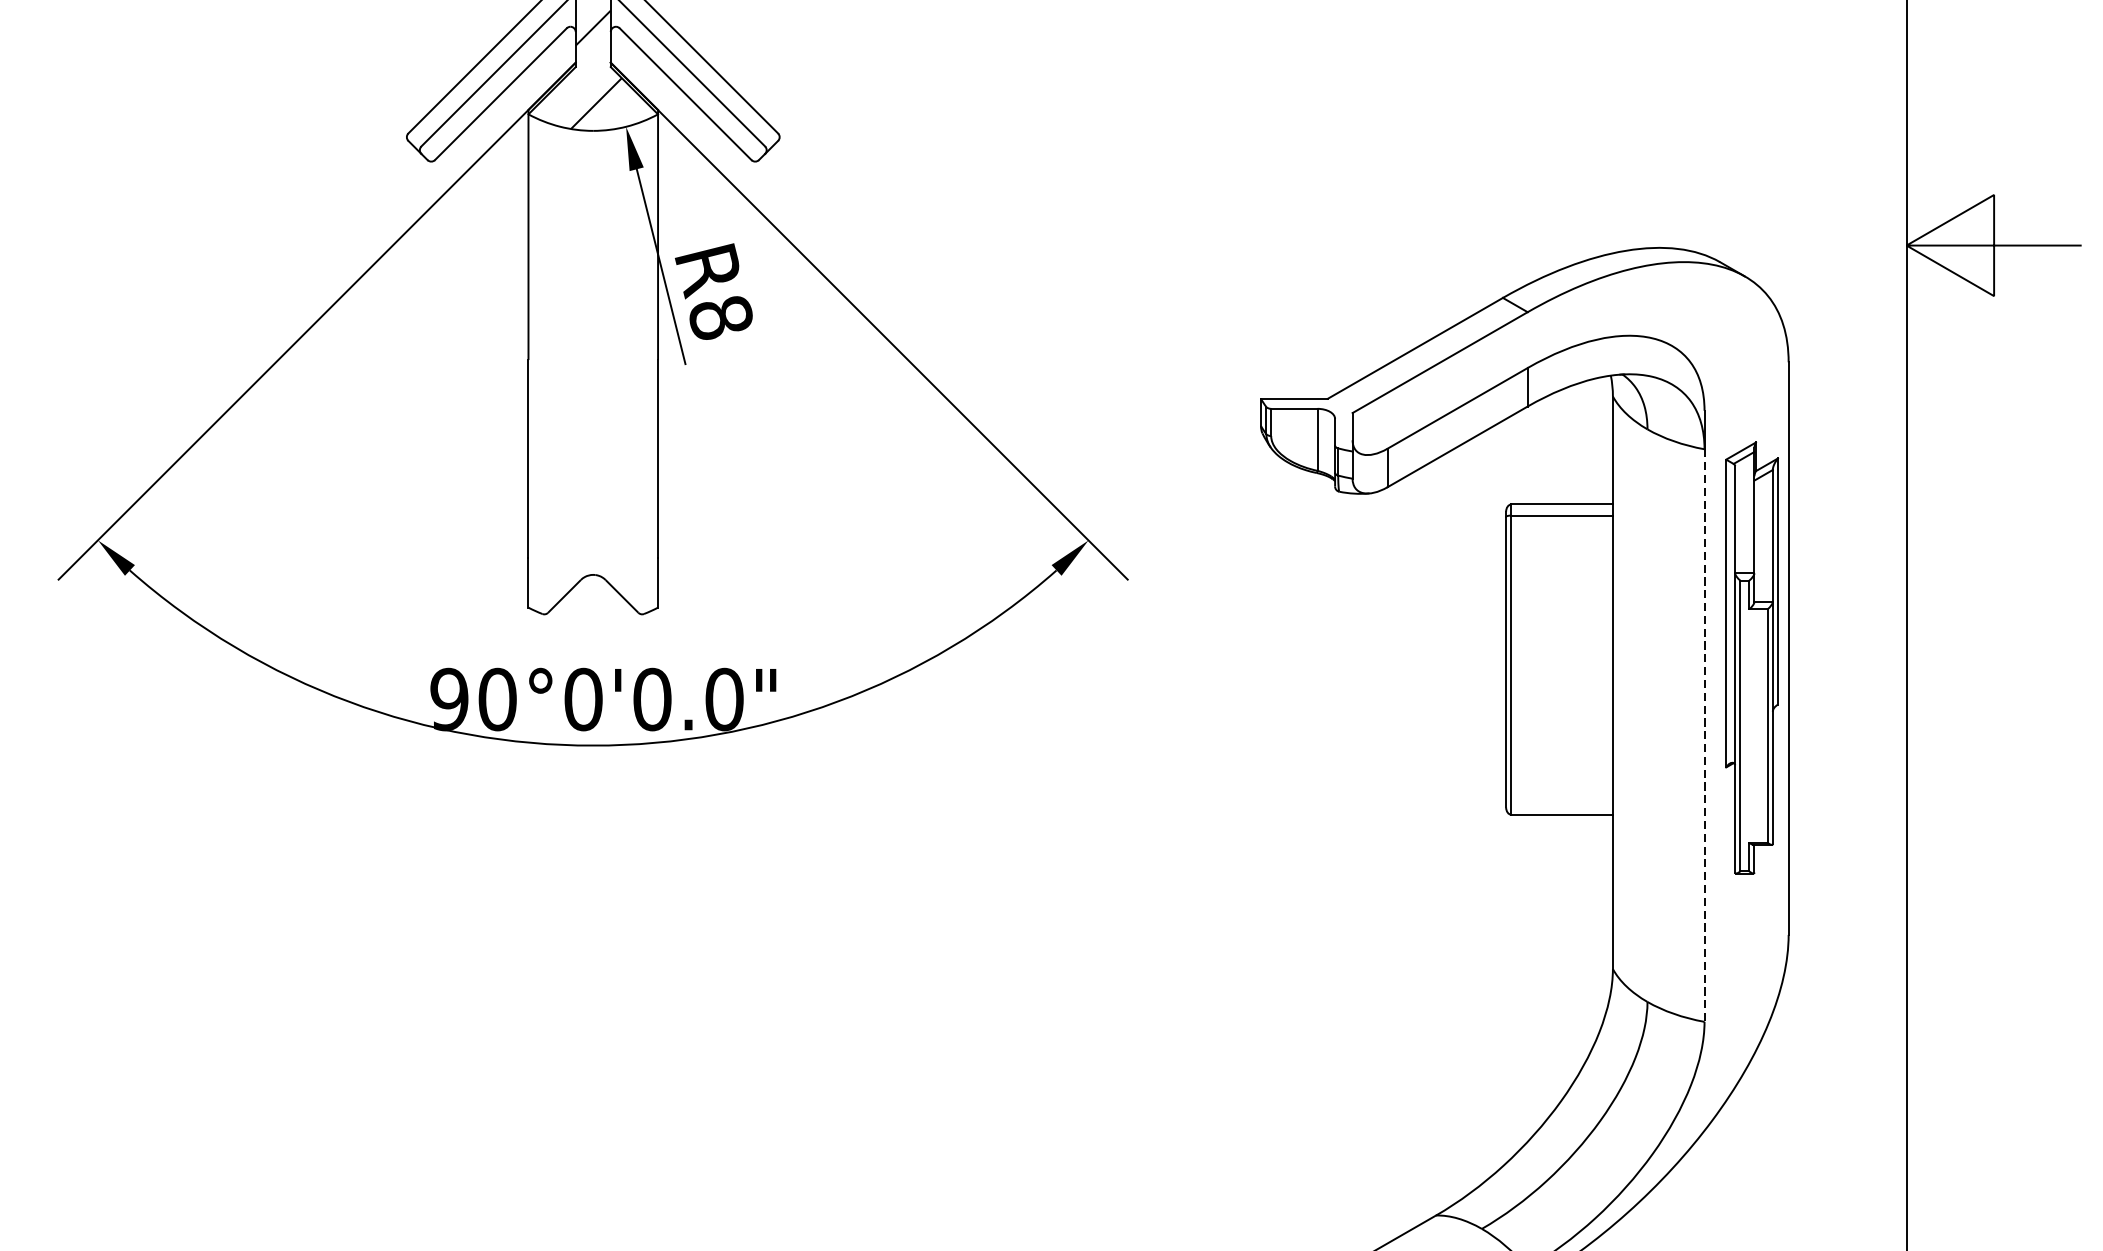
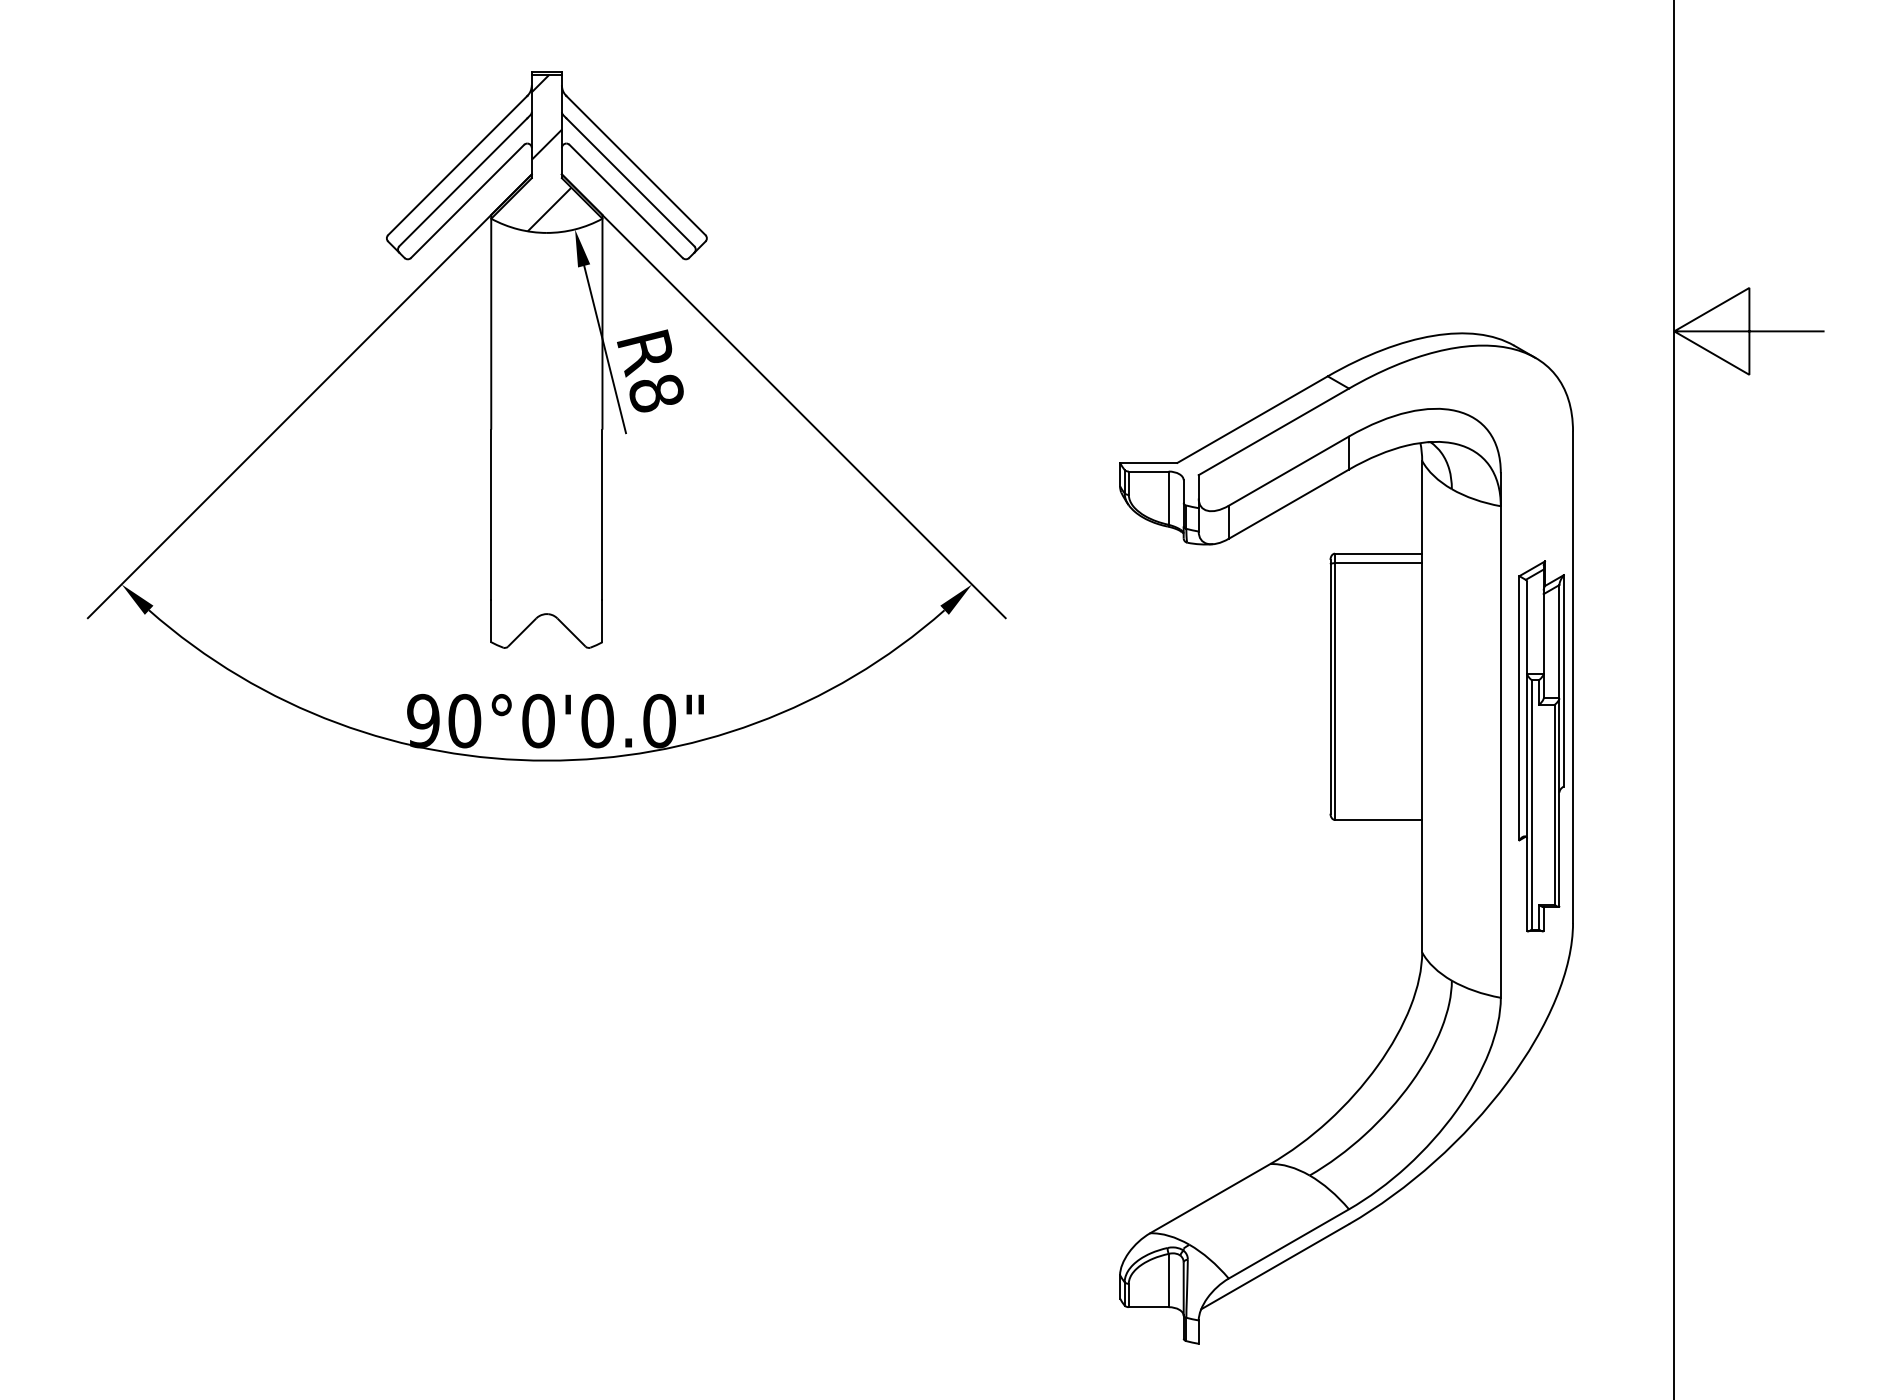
part: (1751, 658) -> (1541, 746), moved
line: (1704, 736) -> (1500, 752), dashed -> solid

